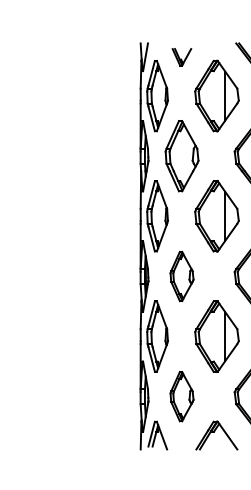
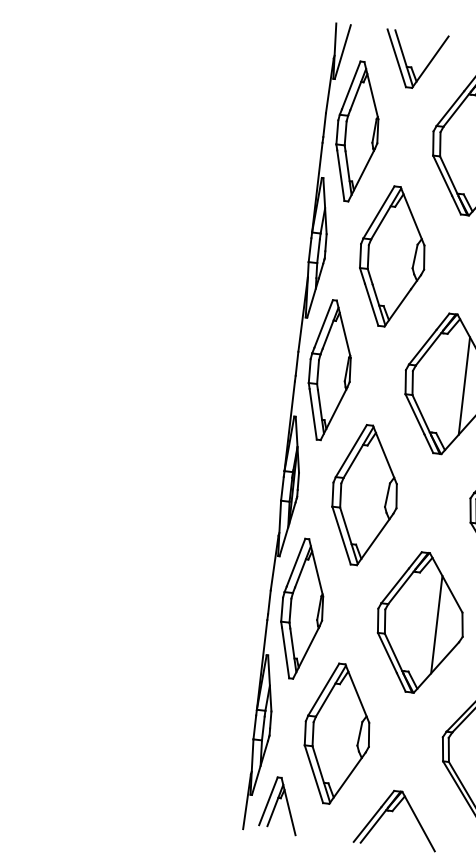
part: (181, 57) -> (414, 60), size x1.67
part: (181, 276) -> (363, 495), size x1.43
part: (181, 396) -> (336, 733), size x1.43

